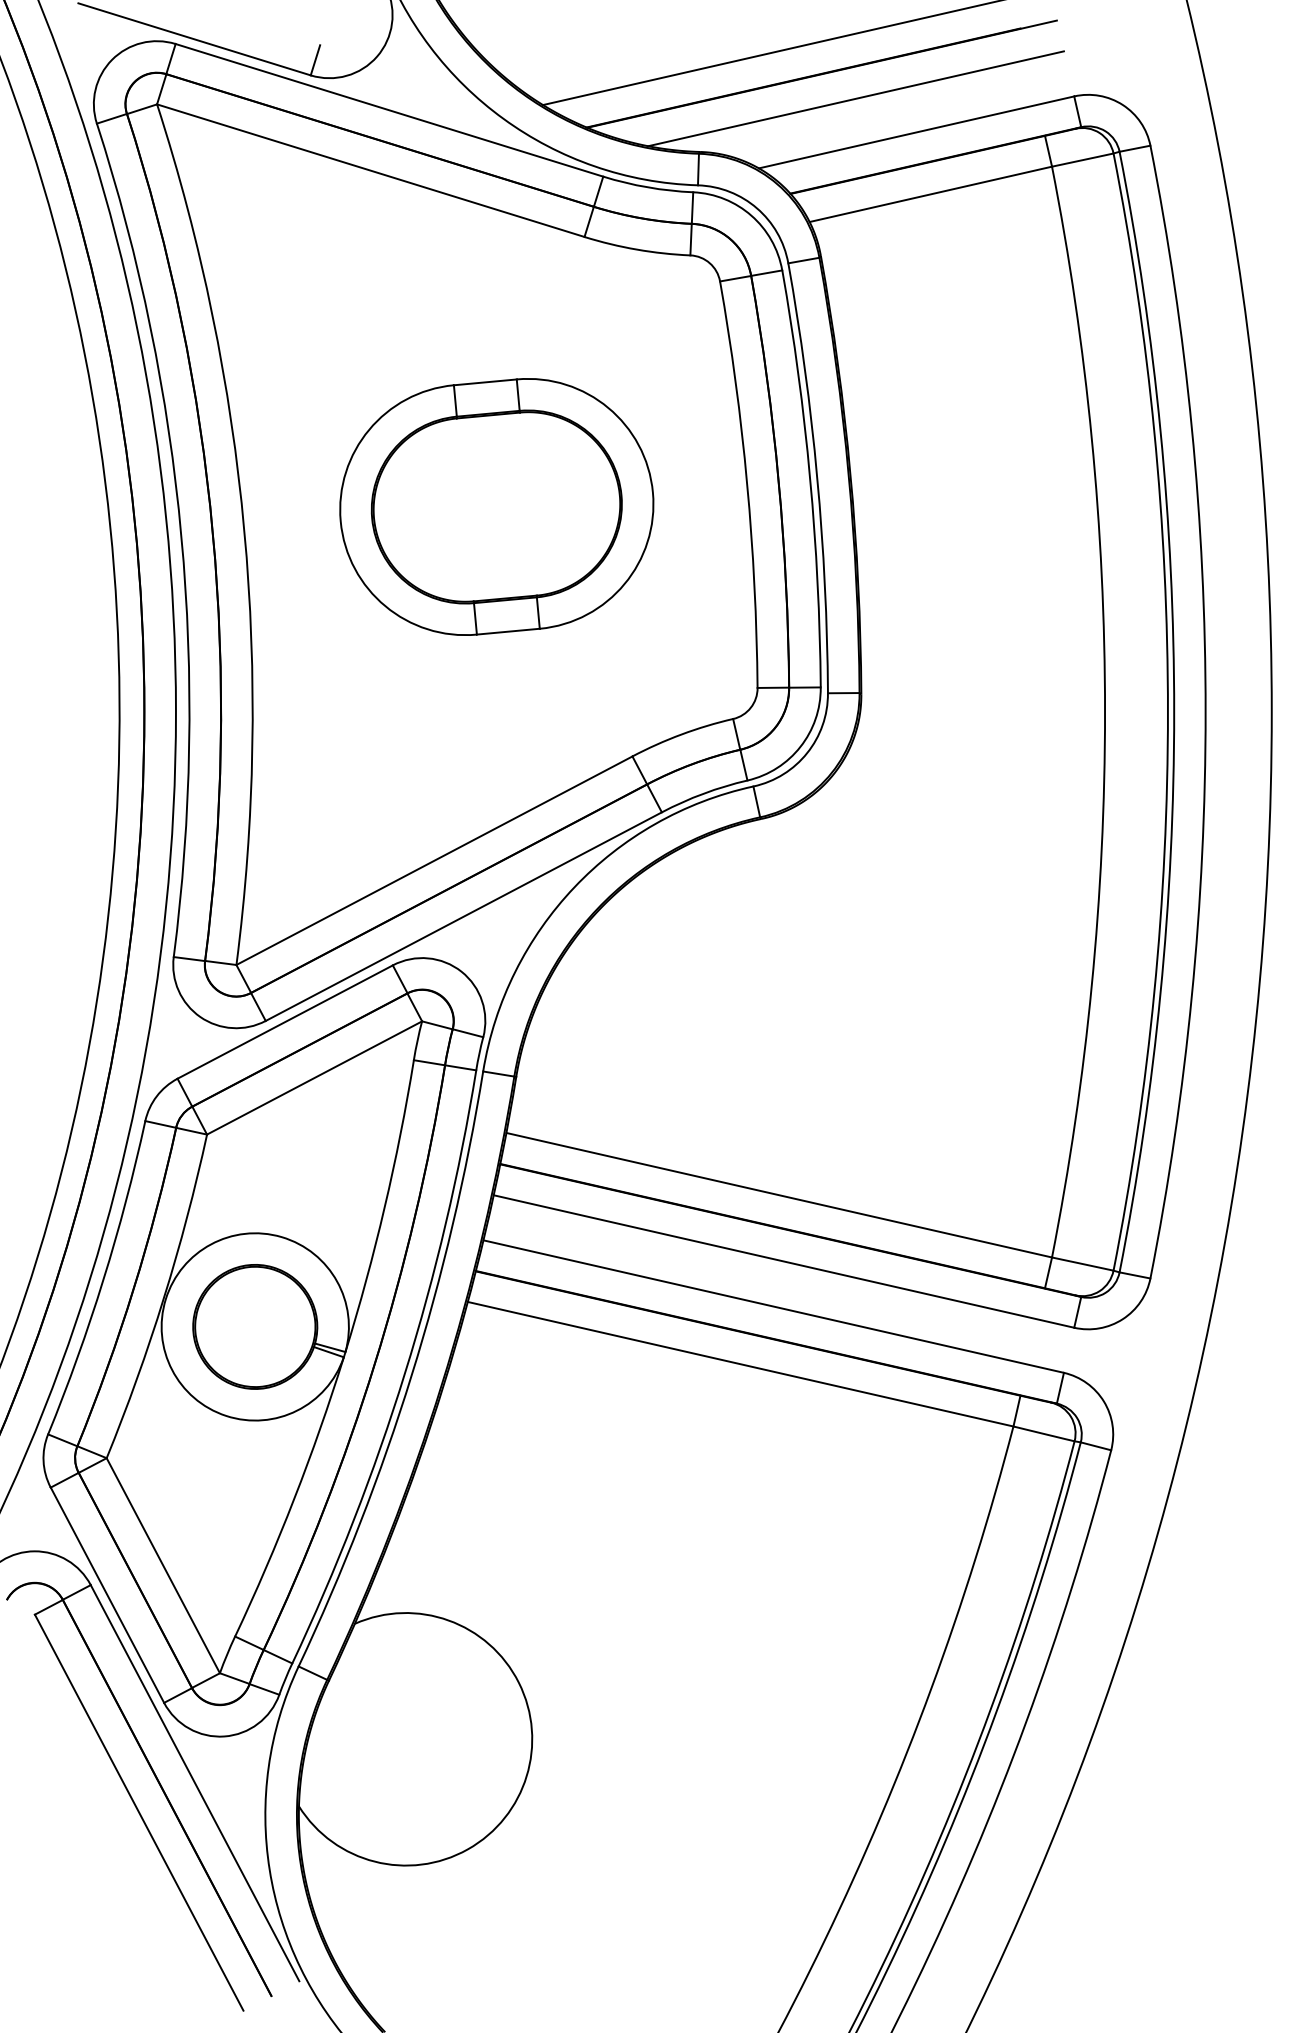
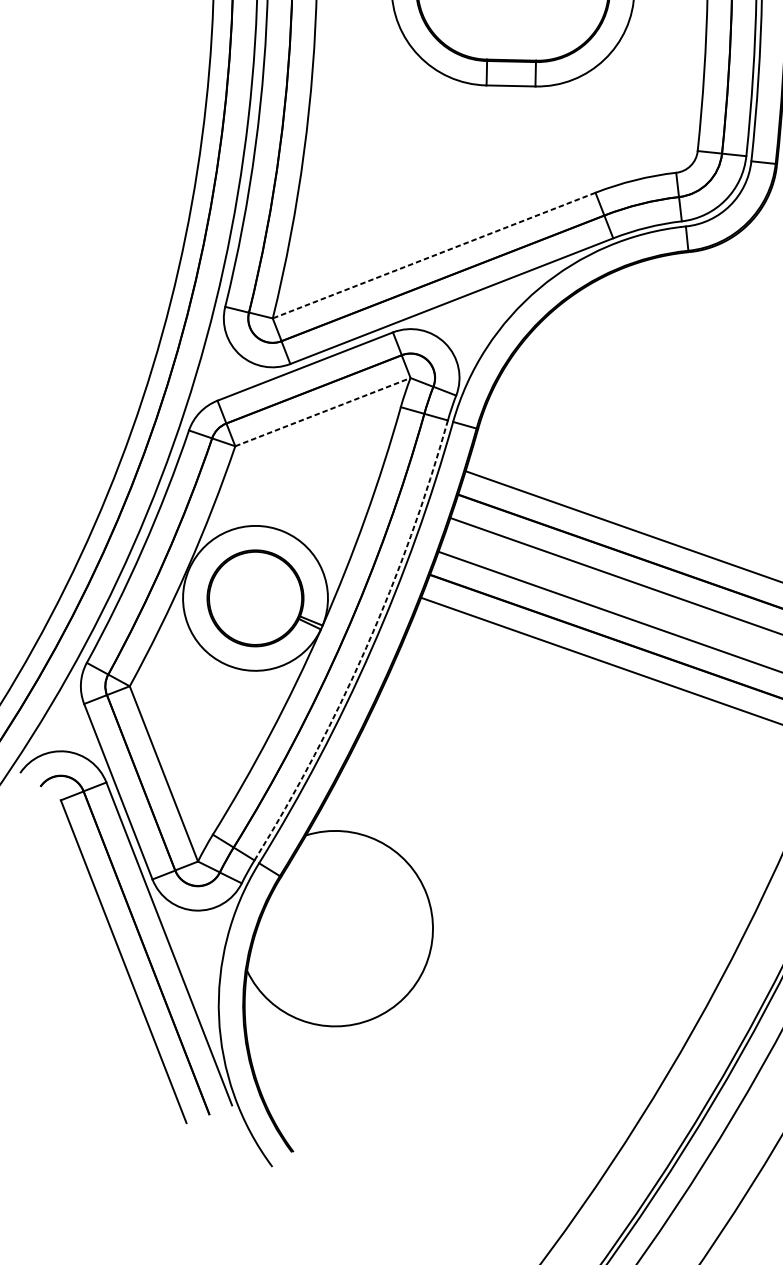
line: (434, 860) -> (434, 255), solid -> dashed
line: (314, 1077) -> (322, 411), solid -> dashed
arc: (405, 1373) -> (366, 647), solid -> dashed

